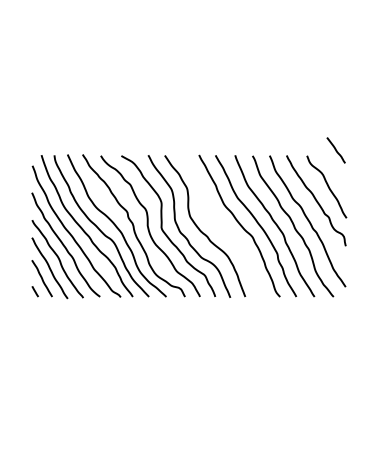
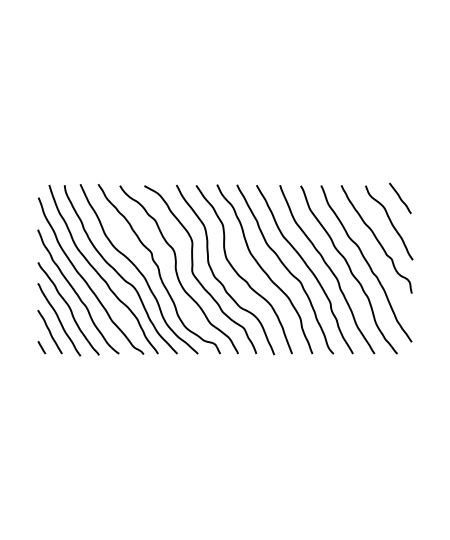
line: (335, 150) -> (399, 198), moved
curve: (221, 225) -> (263, 268), added

